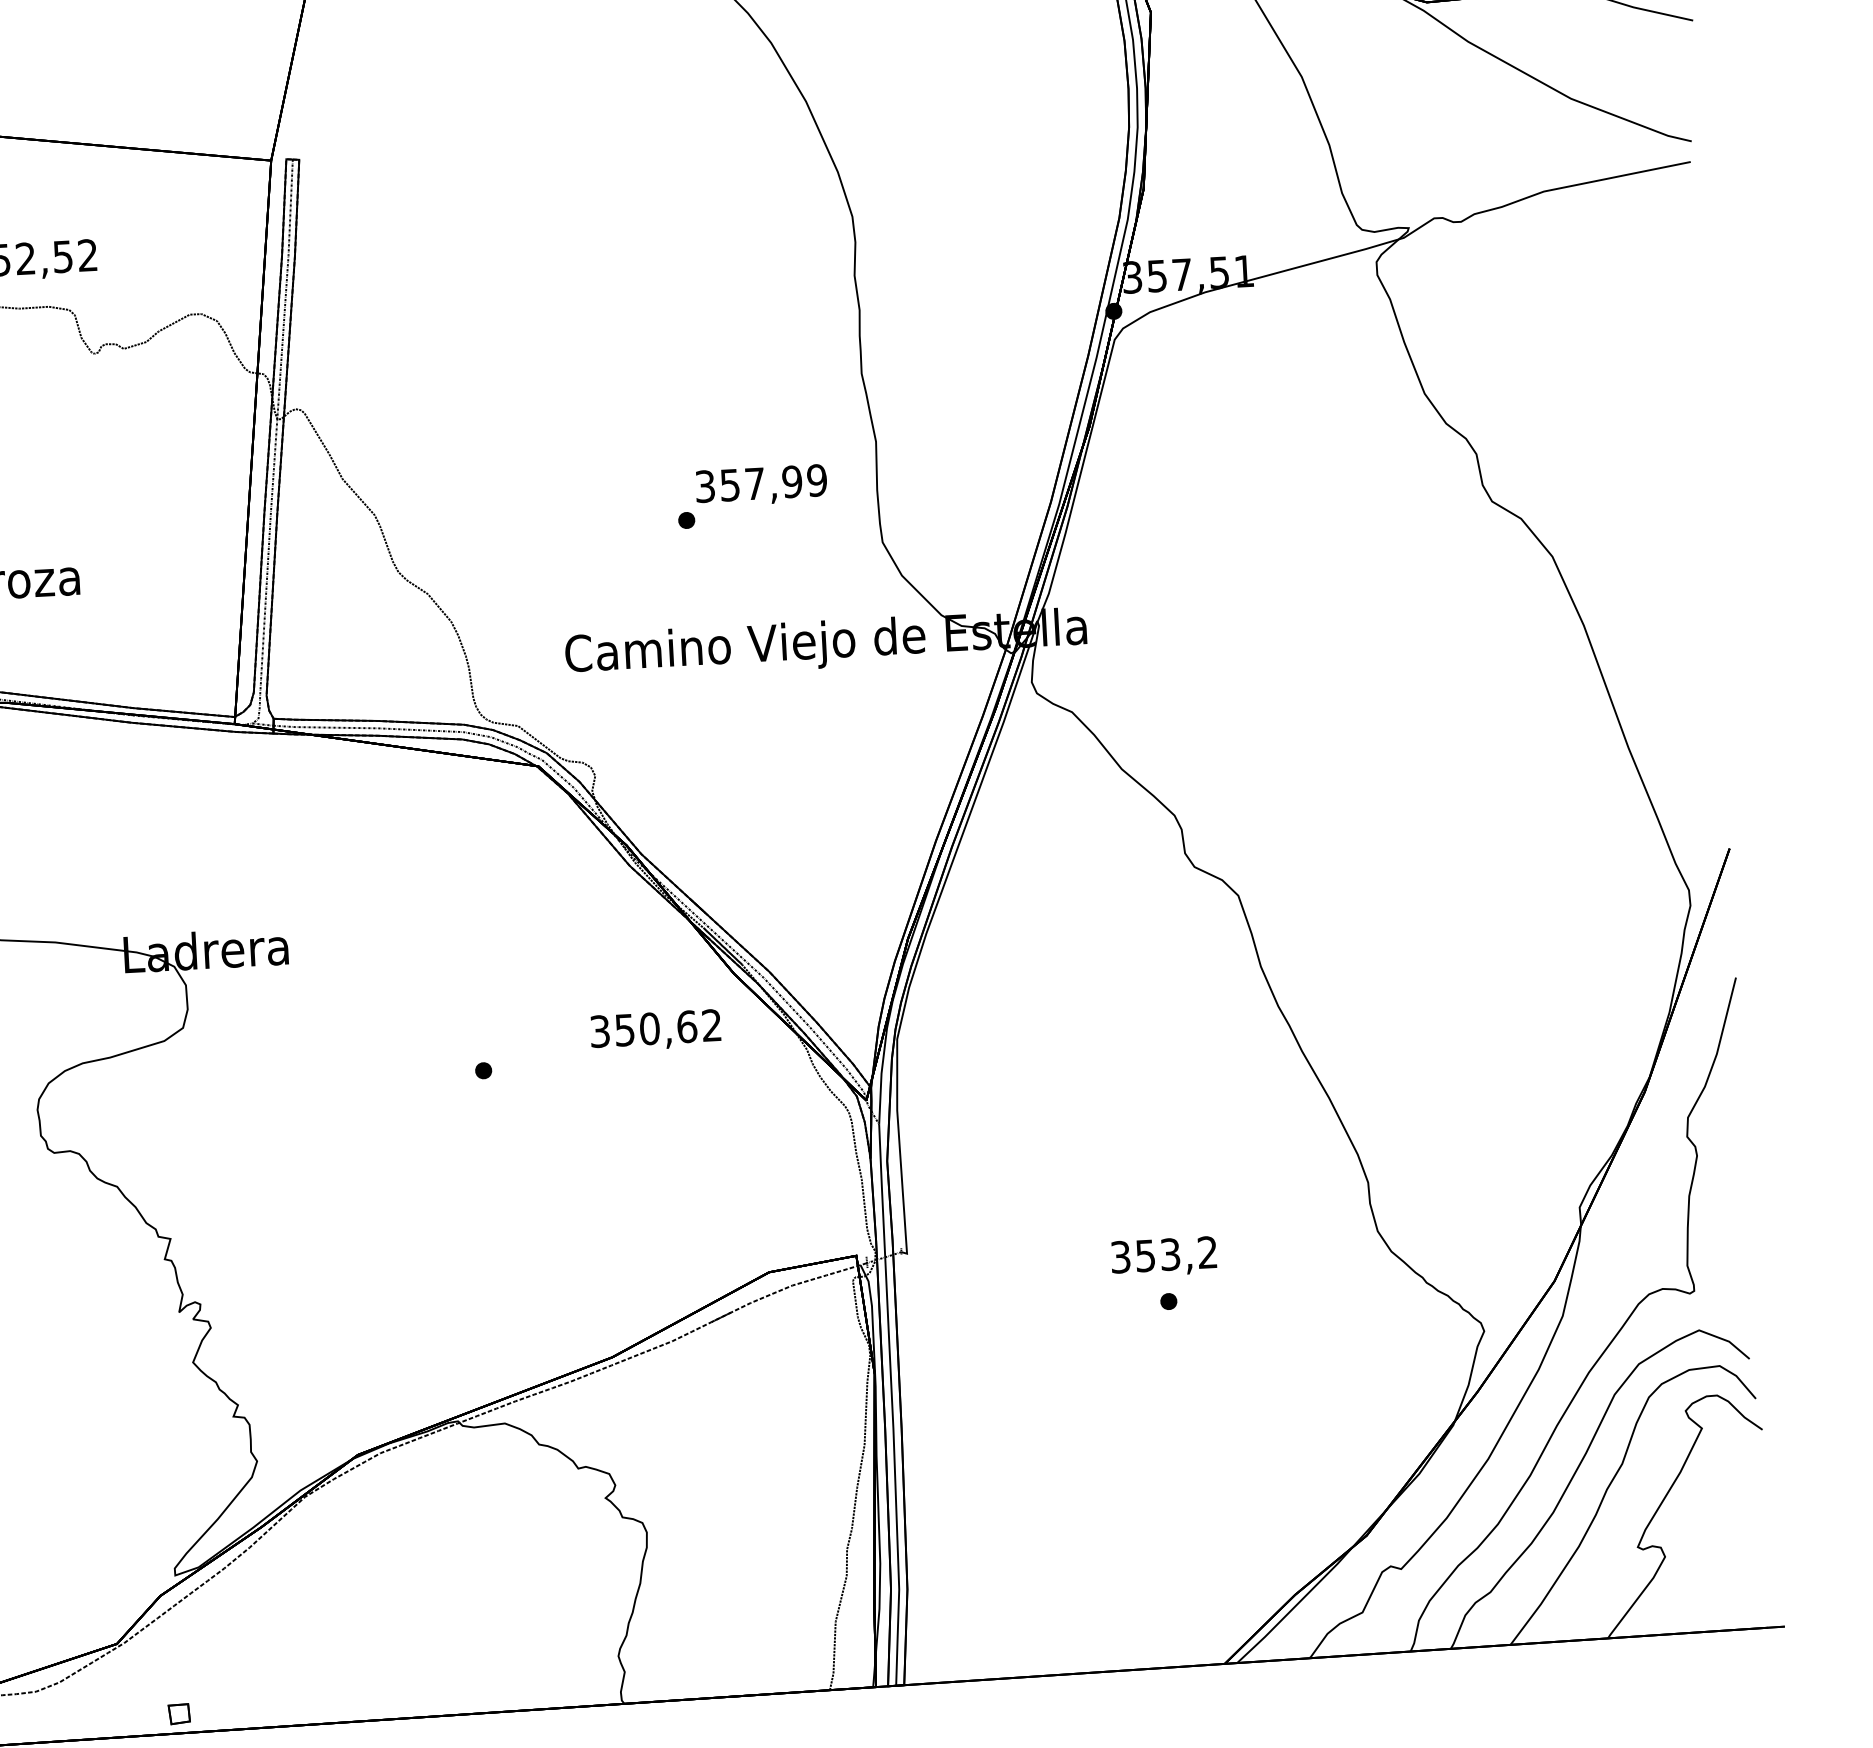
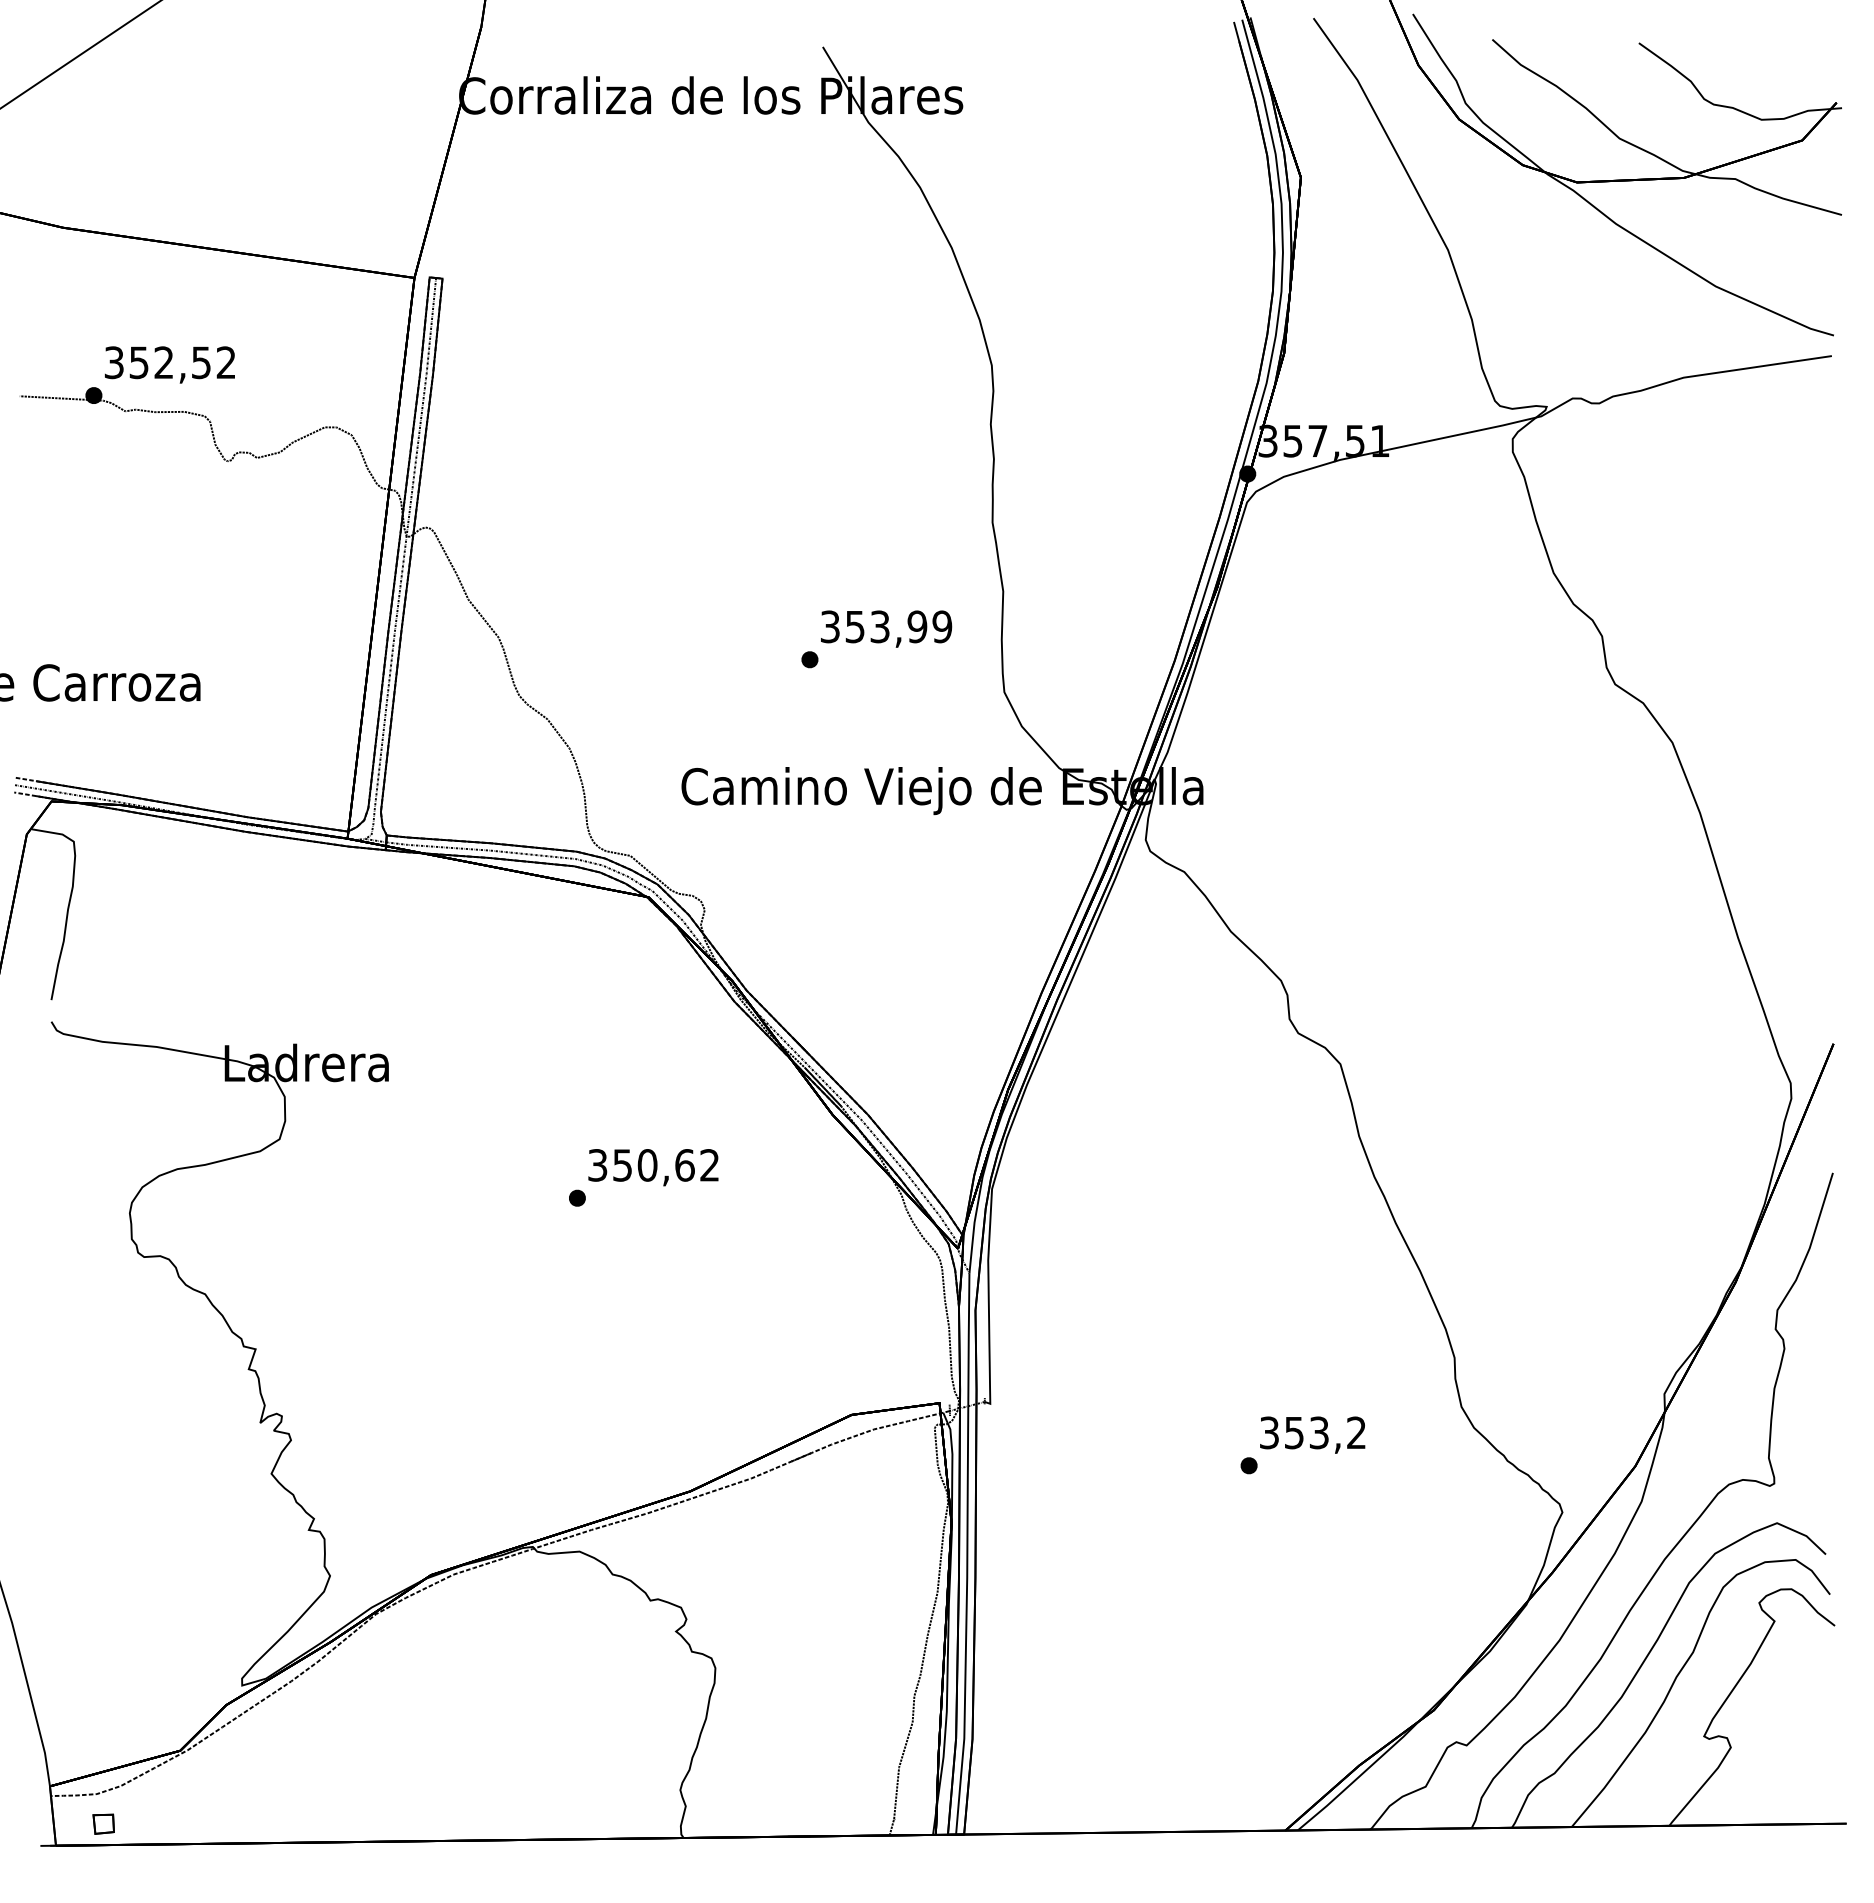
text: (754, 483) -> (879, 626), 357,99 -> 353,99
text: (655, 1030) -> (653, 1167), moved
text: (1163, 1256) -> (1312, 1434), moved
part: (179, 1713) -> (103, 1823), moved

